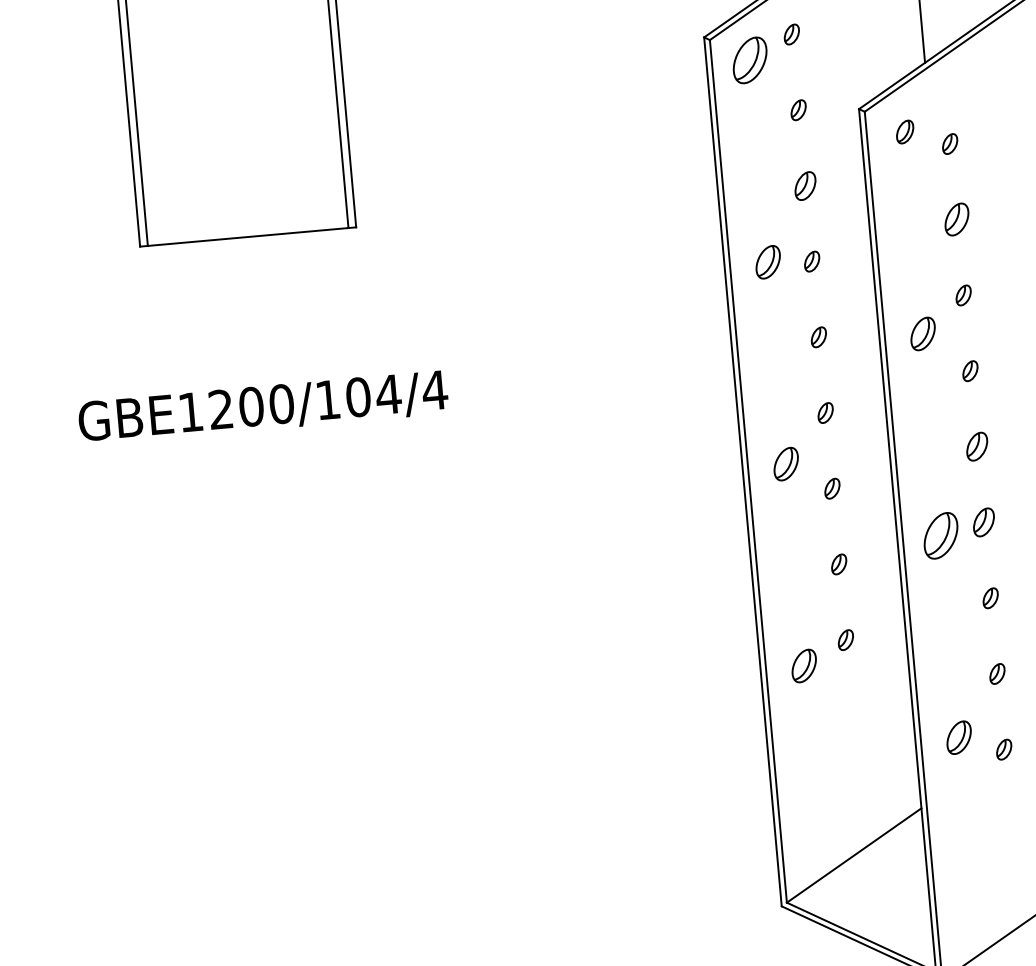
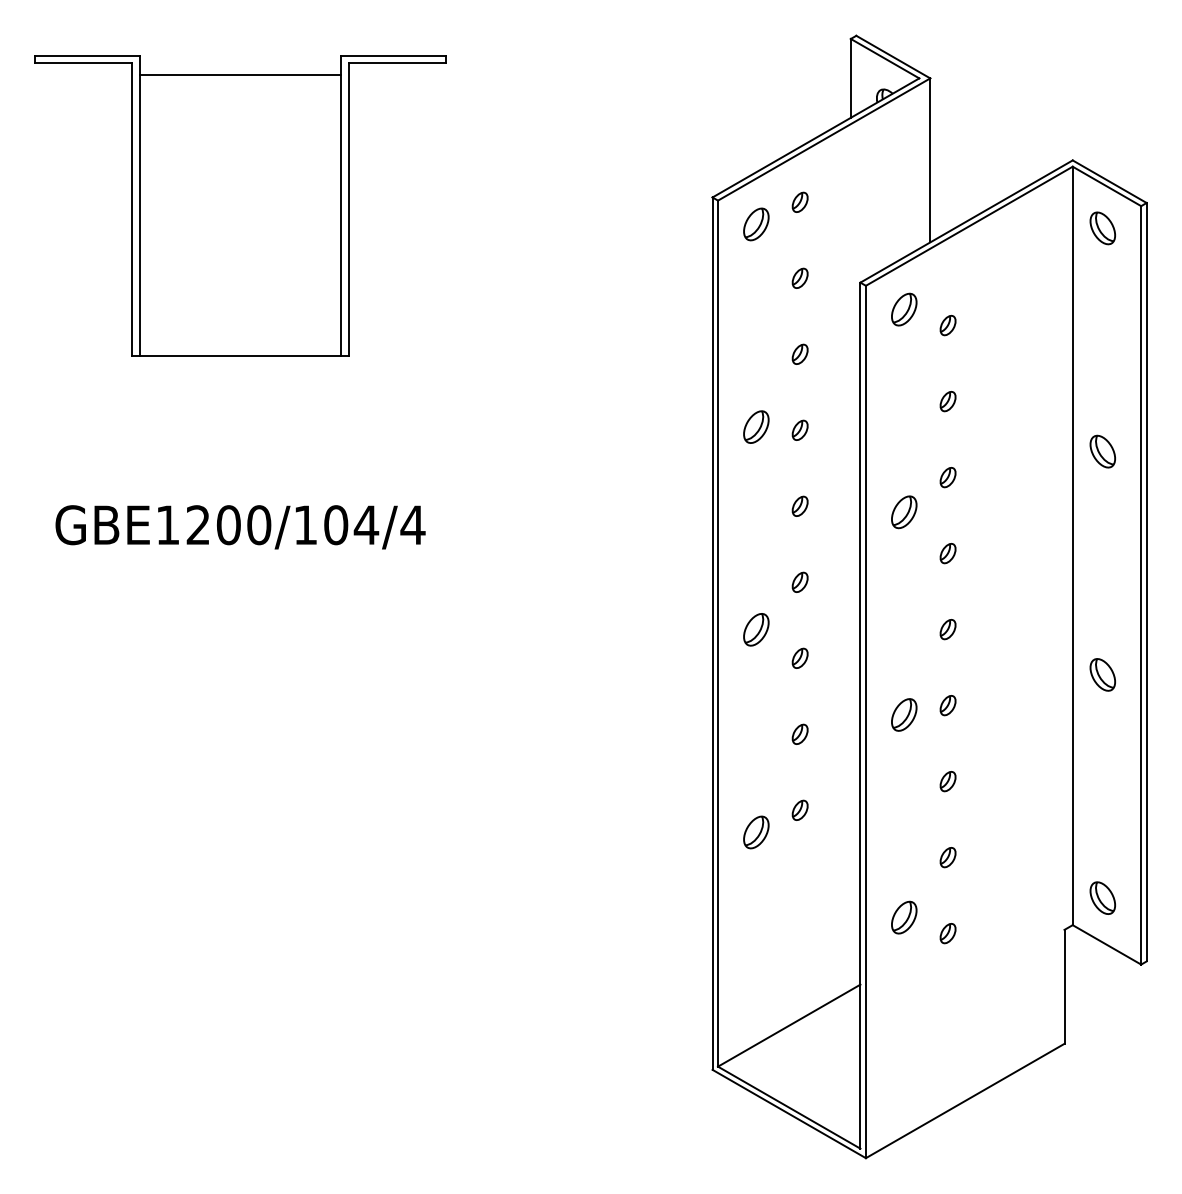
part: (750, 60) -> (756, 224), size x0.71
part: (905, 131) -> (904, 309), size x1.43
part: (804, 185) -> (799, 353), size x0.71
part: (956, 219) -> (947, 401), size x0.62
part: (976, 446) -> (947, 629), size x0.71
part: (983, 522) -> (947, 705), size x0.71
part: (941, 535) -> (904, 714), size x0.71

